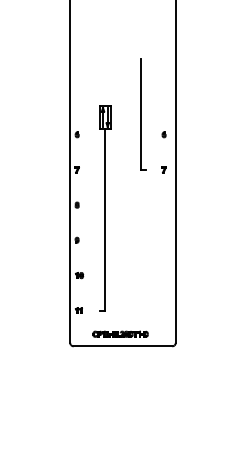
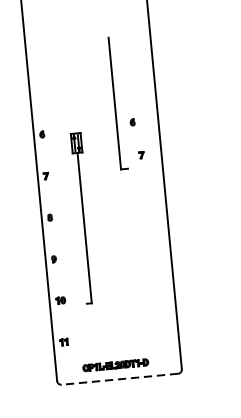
part: (163, 134) -> (131, 122), moved
part: (163, 169) -> (140, 154), moved
part: (105, 208) -> (83, 218), size x0.7
line: (122, 346) -> (119, 379), solid -> dashed

